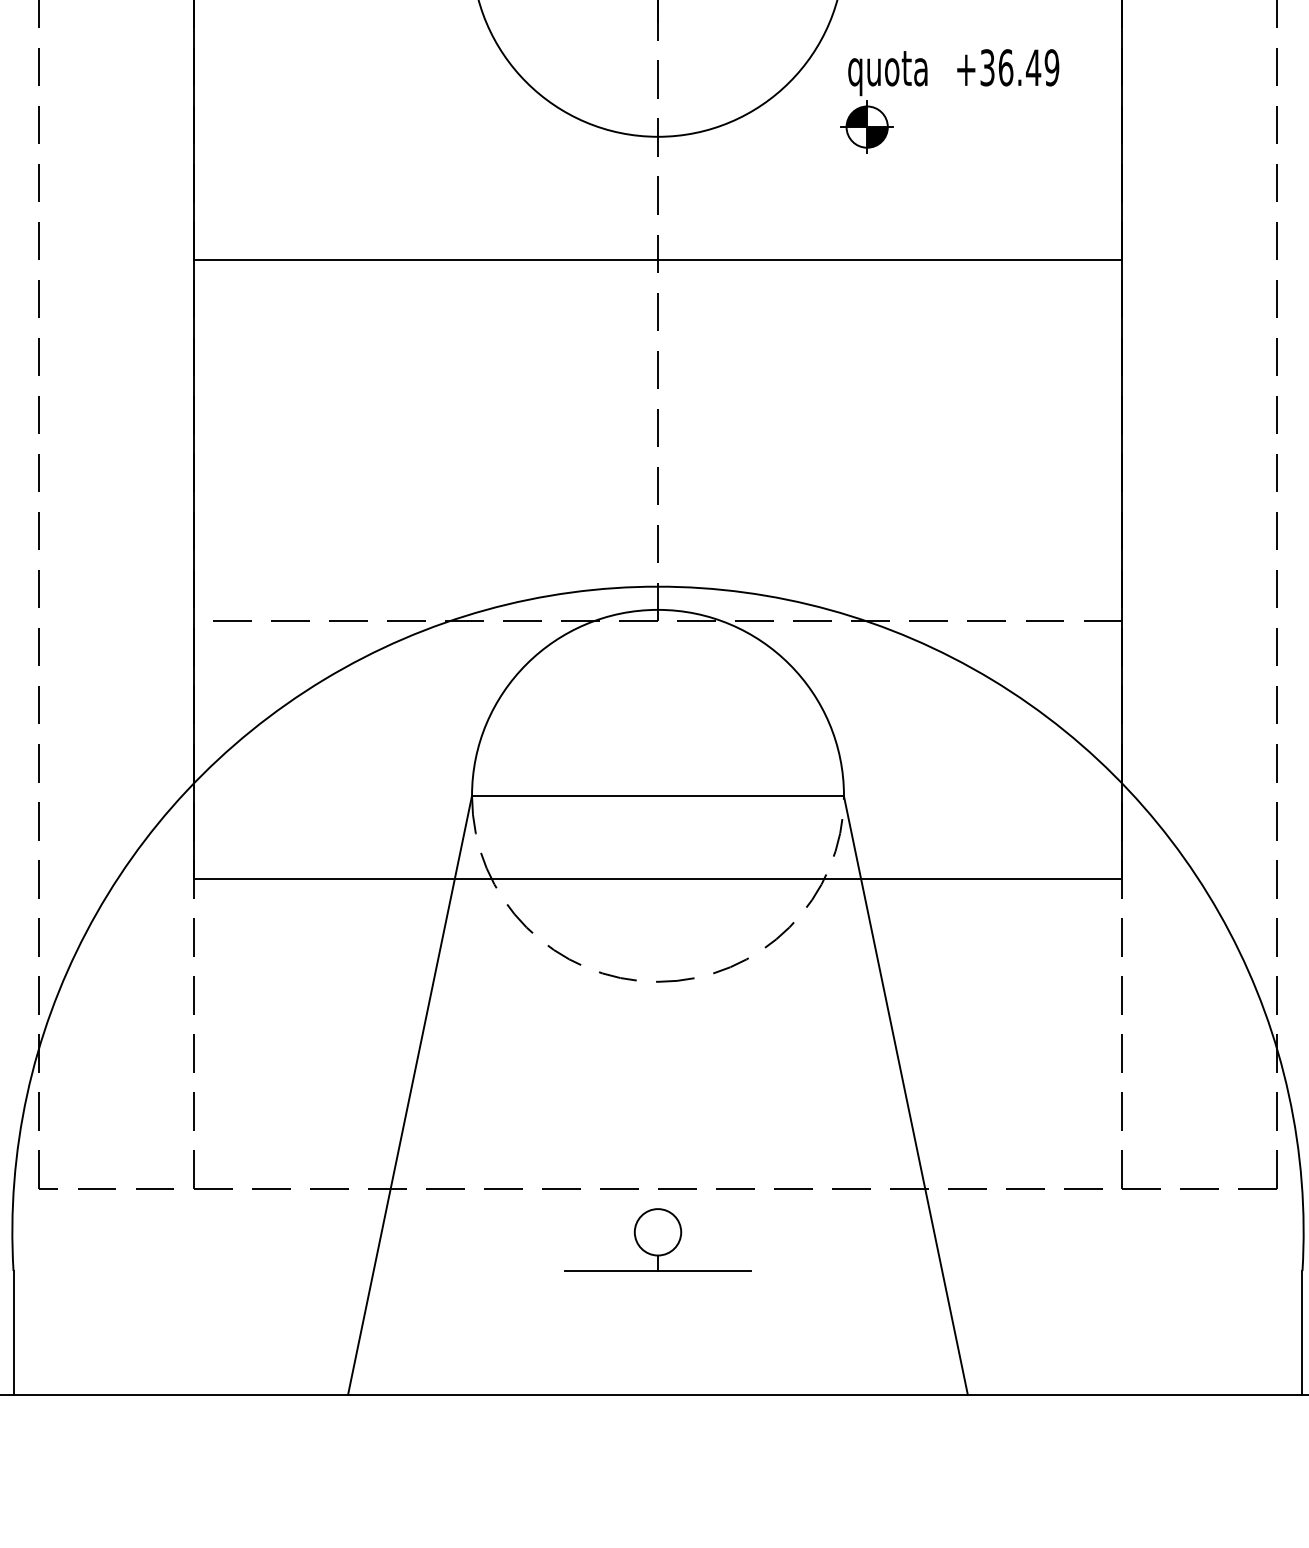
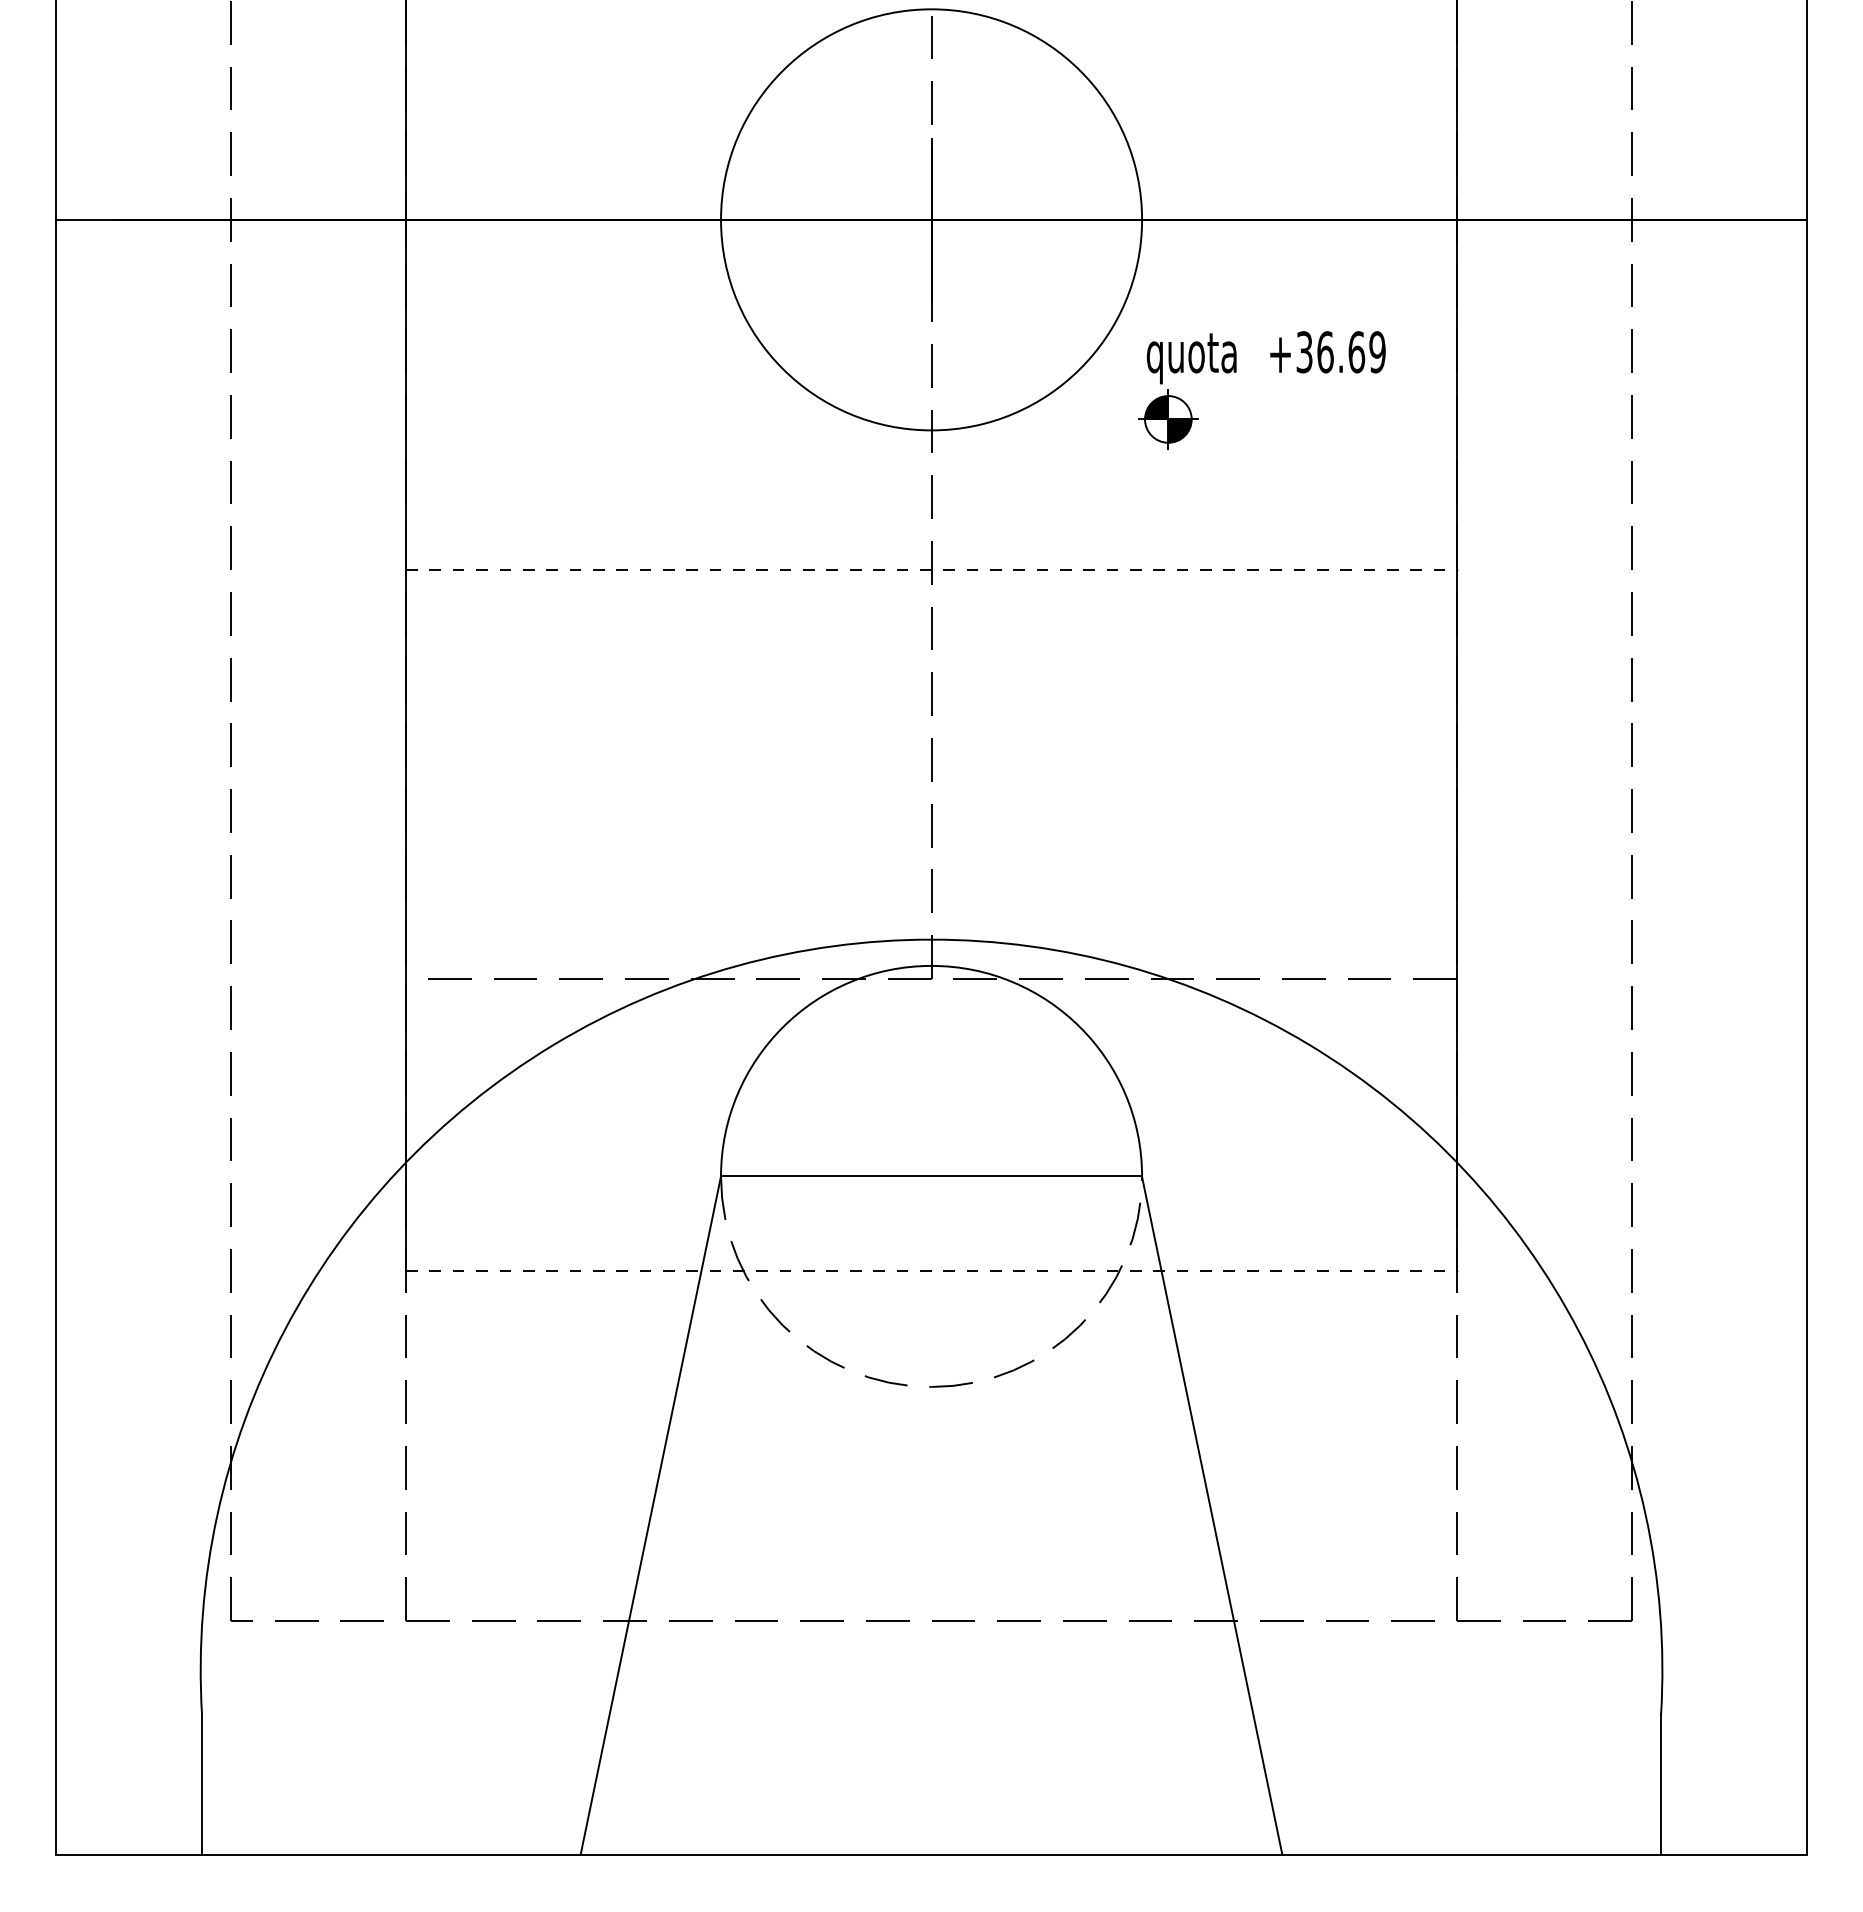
text: (1033, 67) -> (1356, 352), +36.49 -> +36.69
line: (658, 260) -> (932, 570), solid -> dashed
line: (658, 878) -> (932, 1270), solid -> dashed
part: (657, 1239) -> (931, 1678), removed

